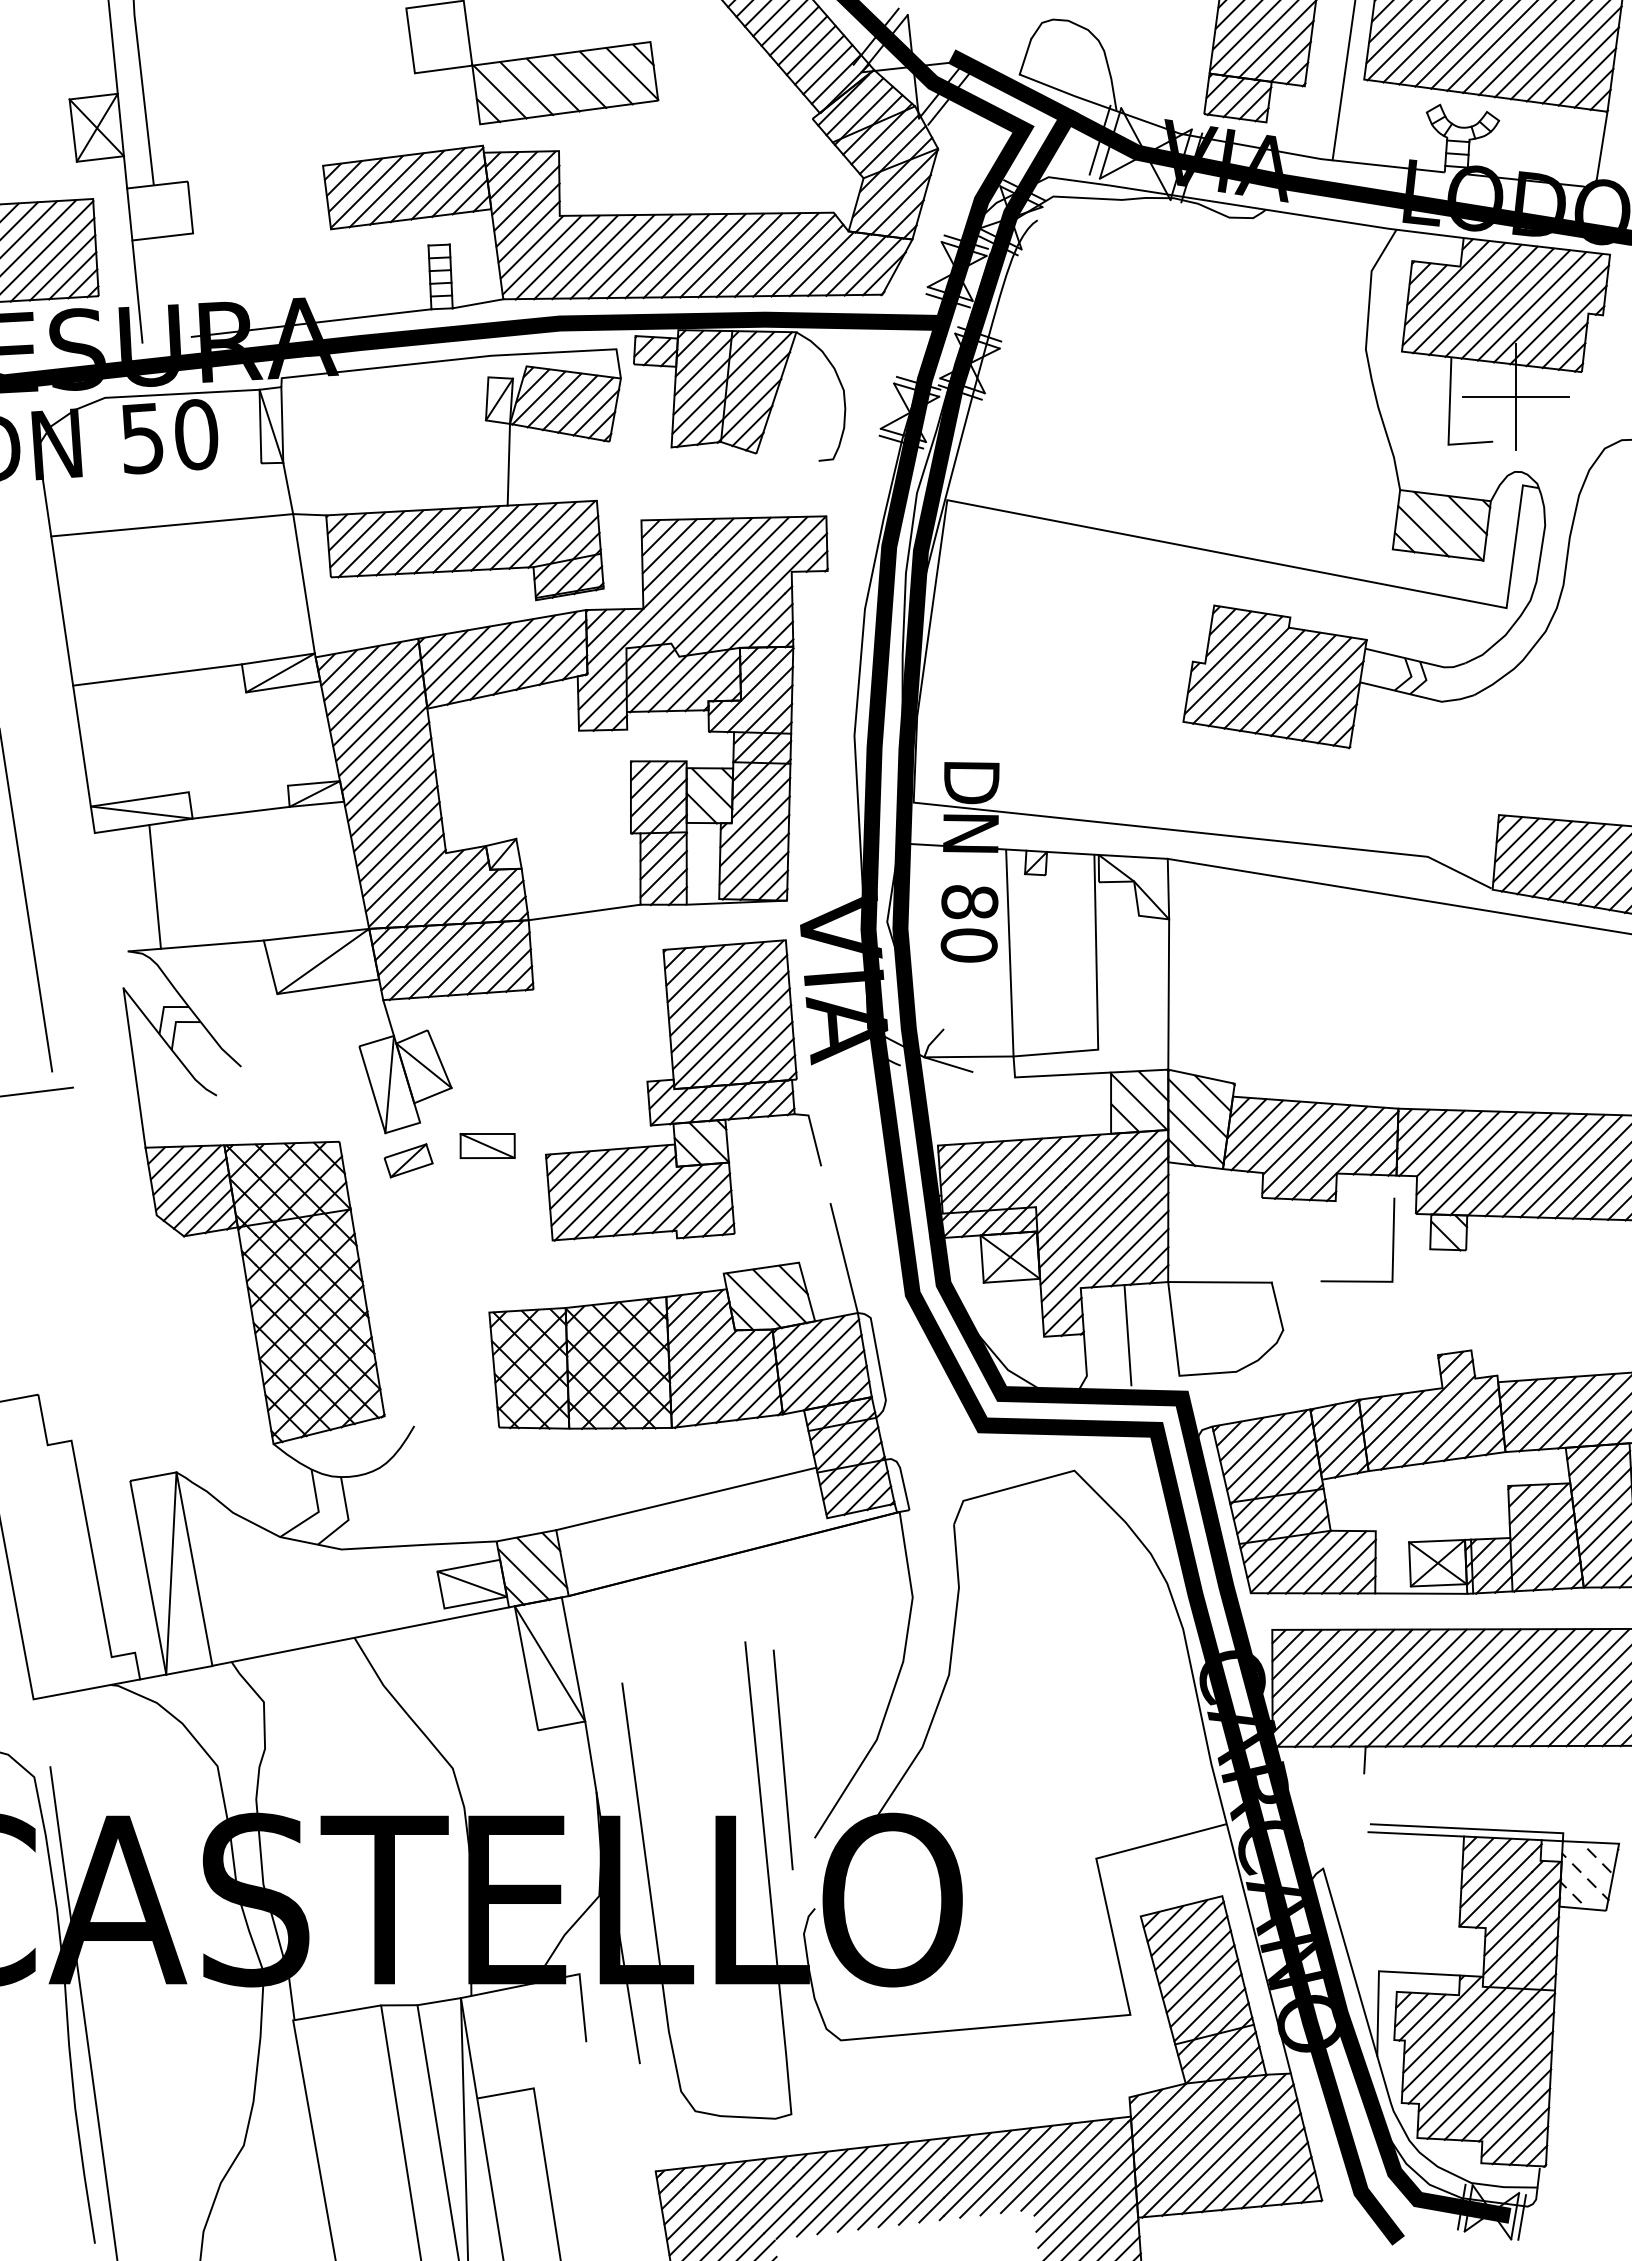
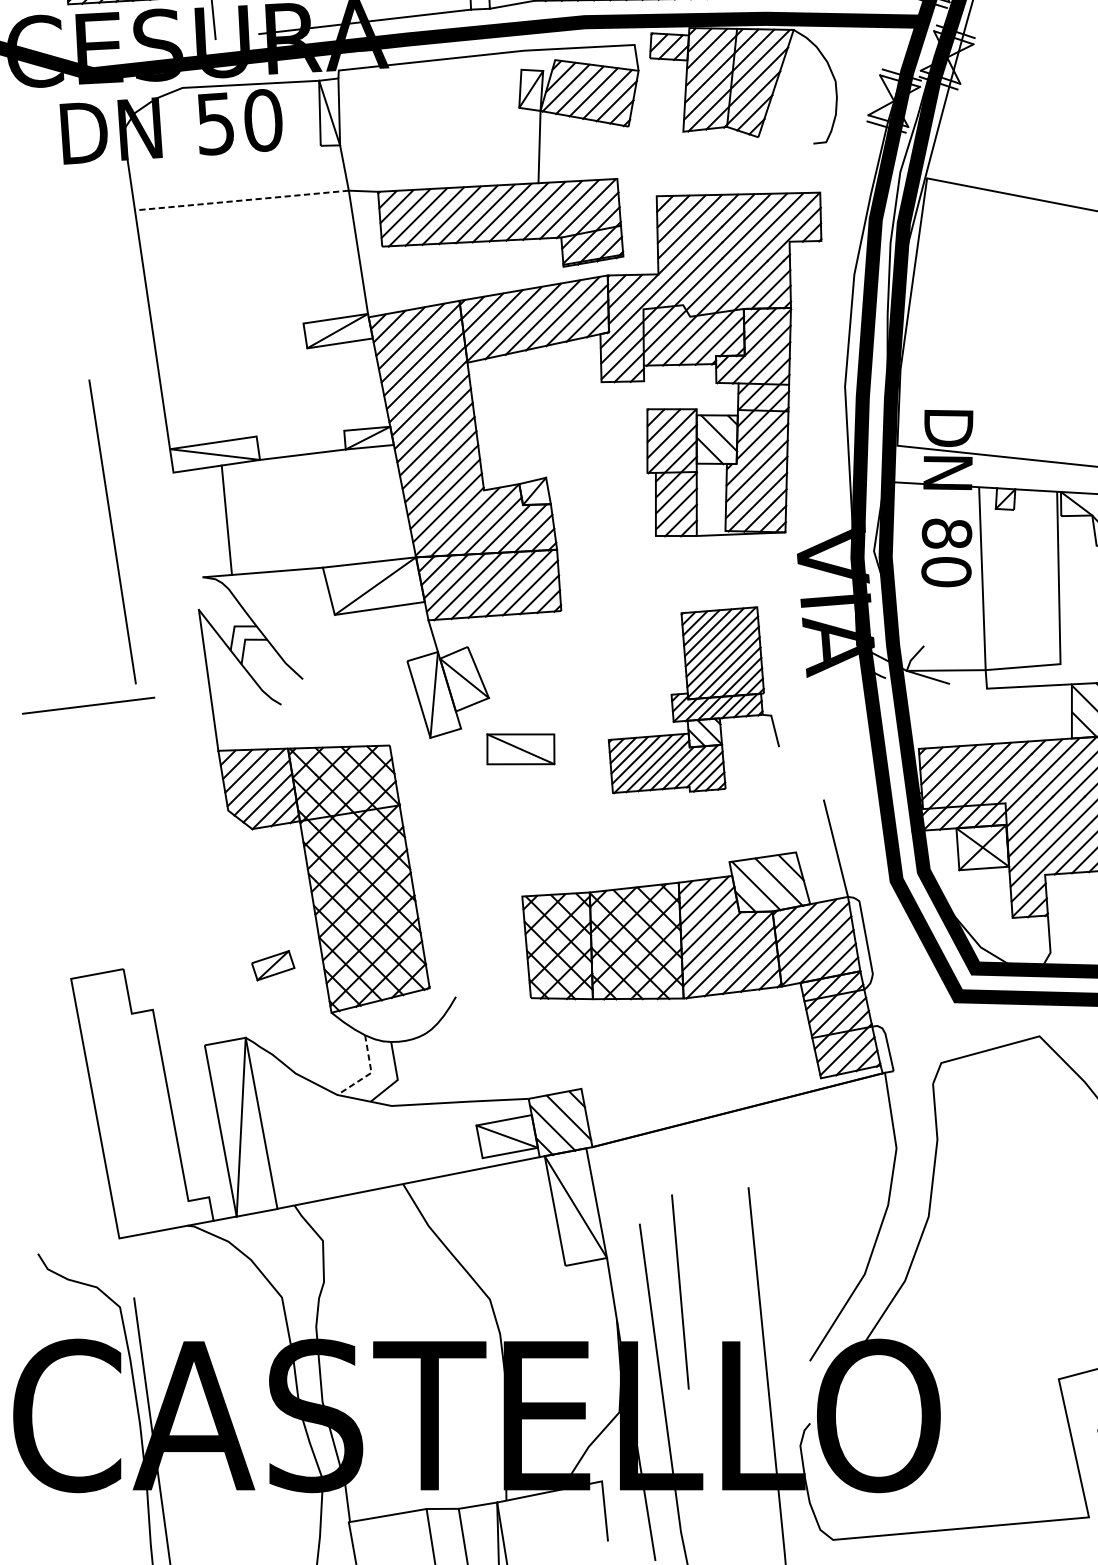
line: (171, 525) -> (241, 200), solid -> dashed
line: (157, 674) -> (228, 332), removed
line: (584, 912) -> (606, 542), removed
part: (683, 1090) -> (693, 700), size x0.7
part: (487, 1145) -> (520, 748), size x1.4
part: (408, 1160) -> (273, 965), moved
line: (1127, 1335) -> (1086, 916), removed
line: (686, 1498) -> (696, 1060), removed
line: (317, 1512) -> (370, 1073), solid -> dashed
line: (782, 1759) -> (679, 1291), moved

